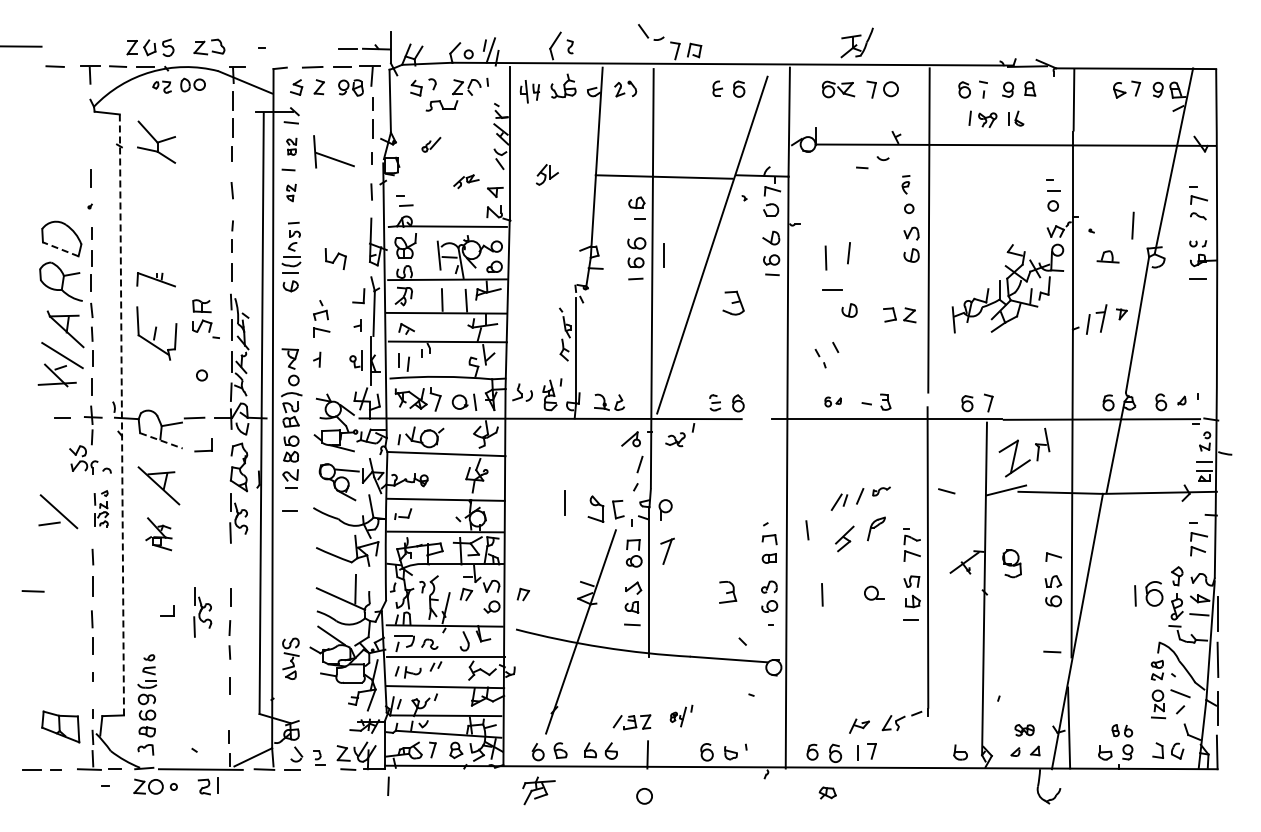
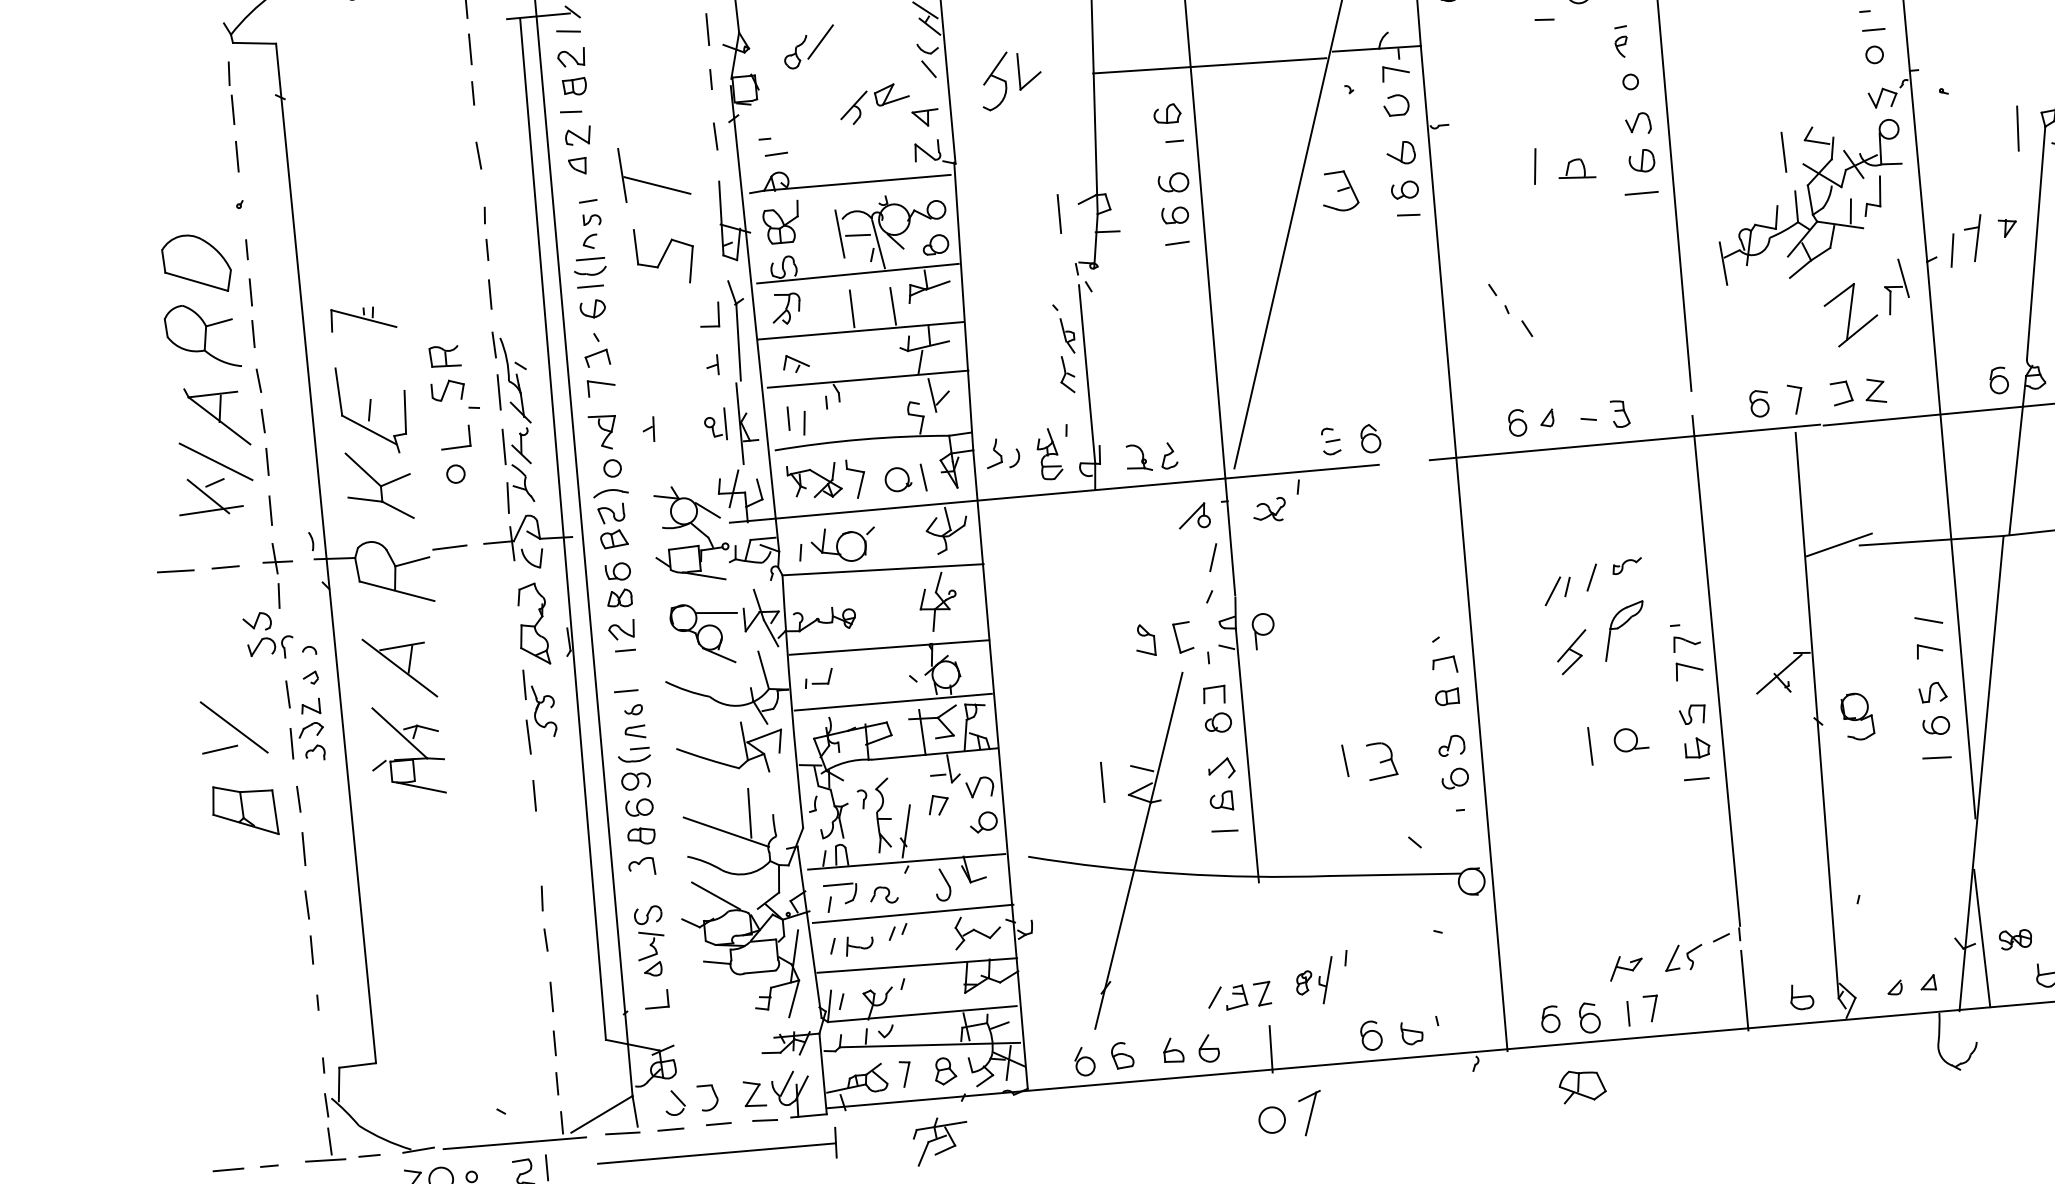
part: (90, 140) -> (230, 92), added
part: (156, 141) -> (378, 484), moved
part: (431, 144) -> (809, 46), size x1.67
part: (291, 146) -> (572, 71), size x1.67
part: (332, 157) -> (652, 182), moved
part: (547, 174) -> (1011, 79), size x1.67
part: (466, 181) -> (874, 103), size x1.67
part: (291, 192) -> (579, 149), size x1.67
line: (1132, 225) -> (2017, 128), moved
line: (60, 249) -> (196, 282), dashed -> solid
line: (663, 255) -> (1057, 213), moved
part: (1107, 256) -> (1575, 168), moved
line: (825, 257) -> (1782, 151), moved
part: (335, 258) -> (664, 254), size x1.67
line: (832, 289) -> (1641, 191), moved
part: (733, 302) -> (1339, 190), moved
part: (849, 310) -> (1544, 263), removed
part: (899, 315) -> (1857, 392), moved
part: (321, 318) -> (599, 363), moved
part: (820, 358) -> (1498, 298), moved
part: (832, 401) -> (1530, 420), size x1.67
line: (121, 415) -> (325, 554), dashed -> solid
line: (161, 440) -> (397, 590), dashed -> solid
part: (203, 445) -> (455, 438), moved
part: (1016, 452) -> (1853, 304), moved
line: (946, 491) -> (1928, 620), moved
line: (564, 502) -> (1102, 781), moved
part: (101, 508) -> (305, 715), size x1.43
part: (595, 509) -> (1144, 640), size x0.71
part: (876, 528) -> (1624, 629), size x1.43
line: (807, 530) -> (1345, 761), moved
part: (158, 533) -> (406, 749), size x1.67
part: (667, 550) -> (1310, 1111), moved
part: (1011, 563) -> (1856, 716), moved
line: (32, 591) -> (174, 571), moved
part: (523, 594) -> (1035, 796), removed
line: (822, 594) -> (1590, 745), moved
line: (230, 597) -> (533, 795), moved
part: (167, 610) -> (656, 998), moved
part: (202, 612) -> (493, 876), removed
line: (1052, 651) -> (1937, 756), moved
part: (147, 704) -> (637, 789), moved
line: (229, 712) -> (554, 1041), added
part: (681, 715) -> (1322, 977), size x1.43
part: (60, 726) -> (244, 810), moved
part: (1024, 730) -> (2015, 939), moved
line: (927, 745) -> (1744, 990), added
part: (319, 757) -> (714, 1104), size x1.67
line: (318, 785) -> (716, 1152), added
part: (538, 790) -> (940, 1140), moved
part: (827, 792) -> (1582, 1085), size x1.67

